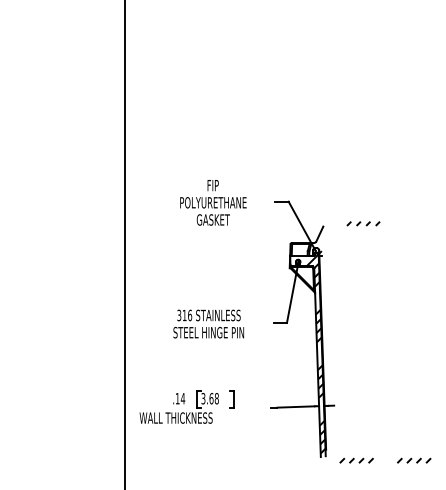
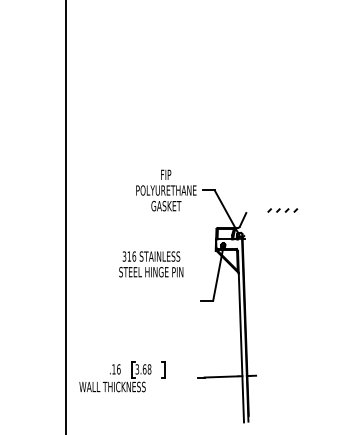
text: (213, 202) -> (166, 190), moved
text: (208, 323) -> (151, 263), moved
hatch: (368, 359) -> (287, 333), removed
text: (182, 398) -> (118, 369), .14 -> .16

